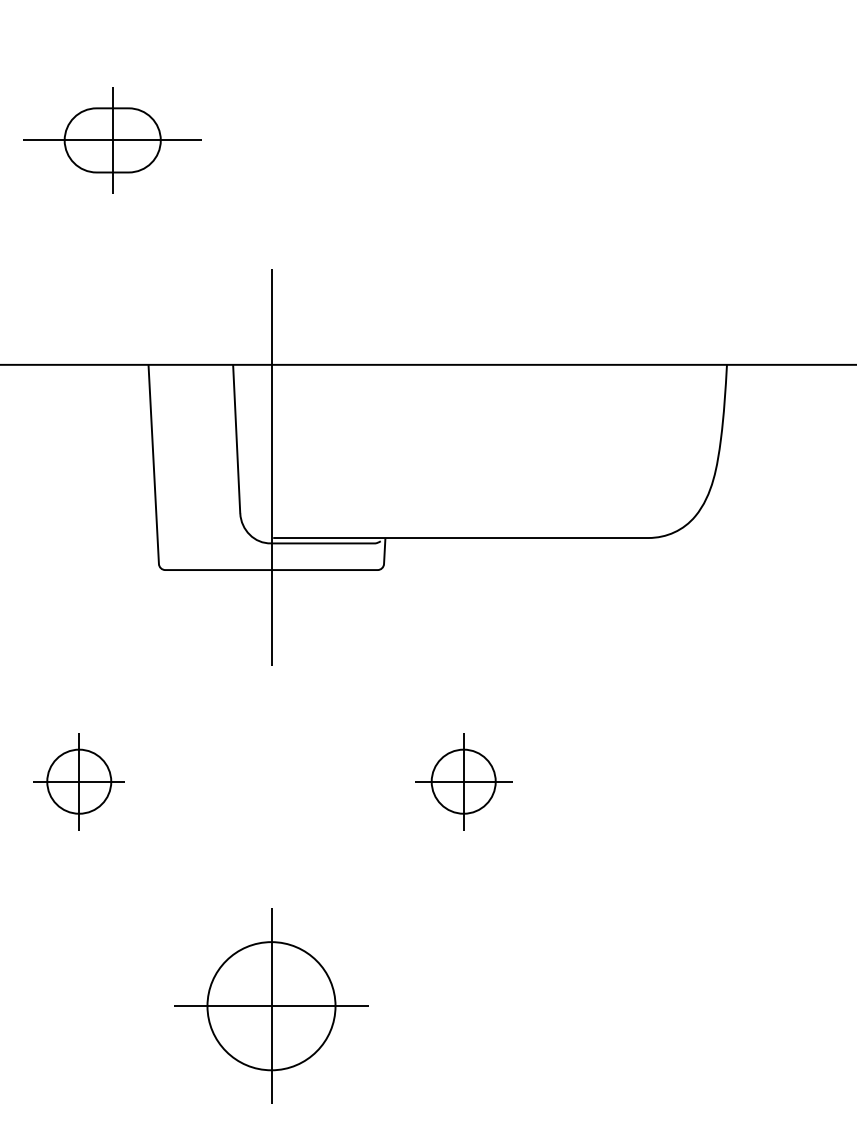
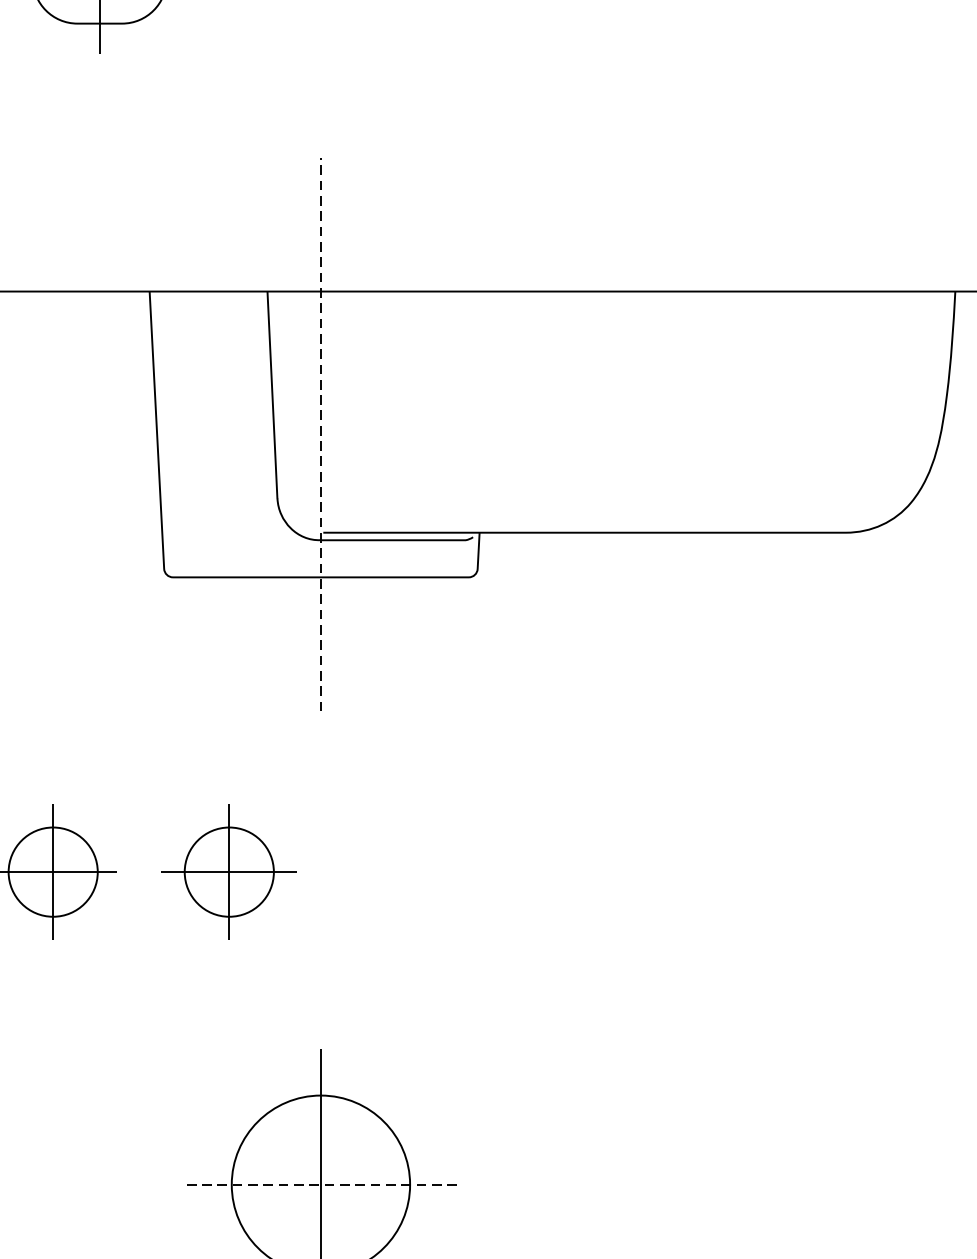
line: (271, 467) -> (320, 434), solid -> dashed
part: (463, 781) -> (229, 871), moved
line: (271, 1006) -> (320, 1185), solid -> dashed

